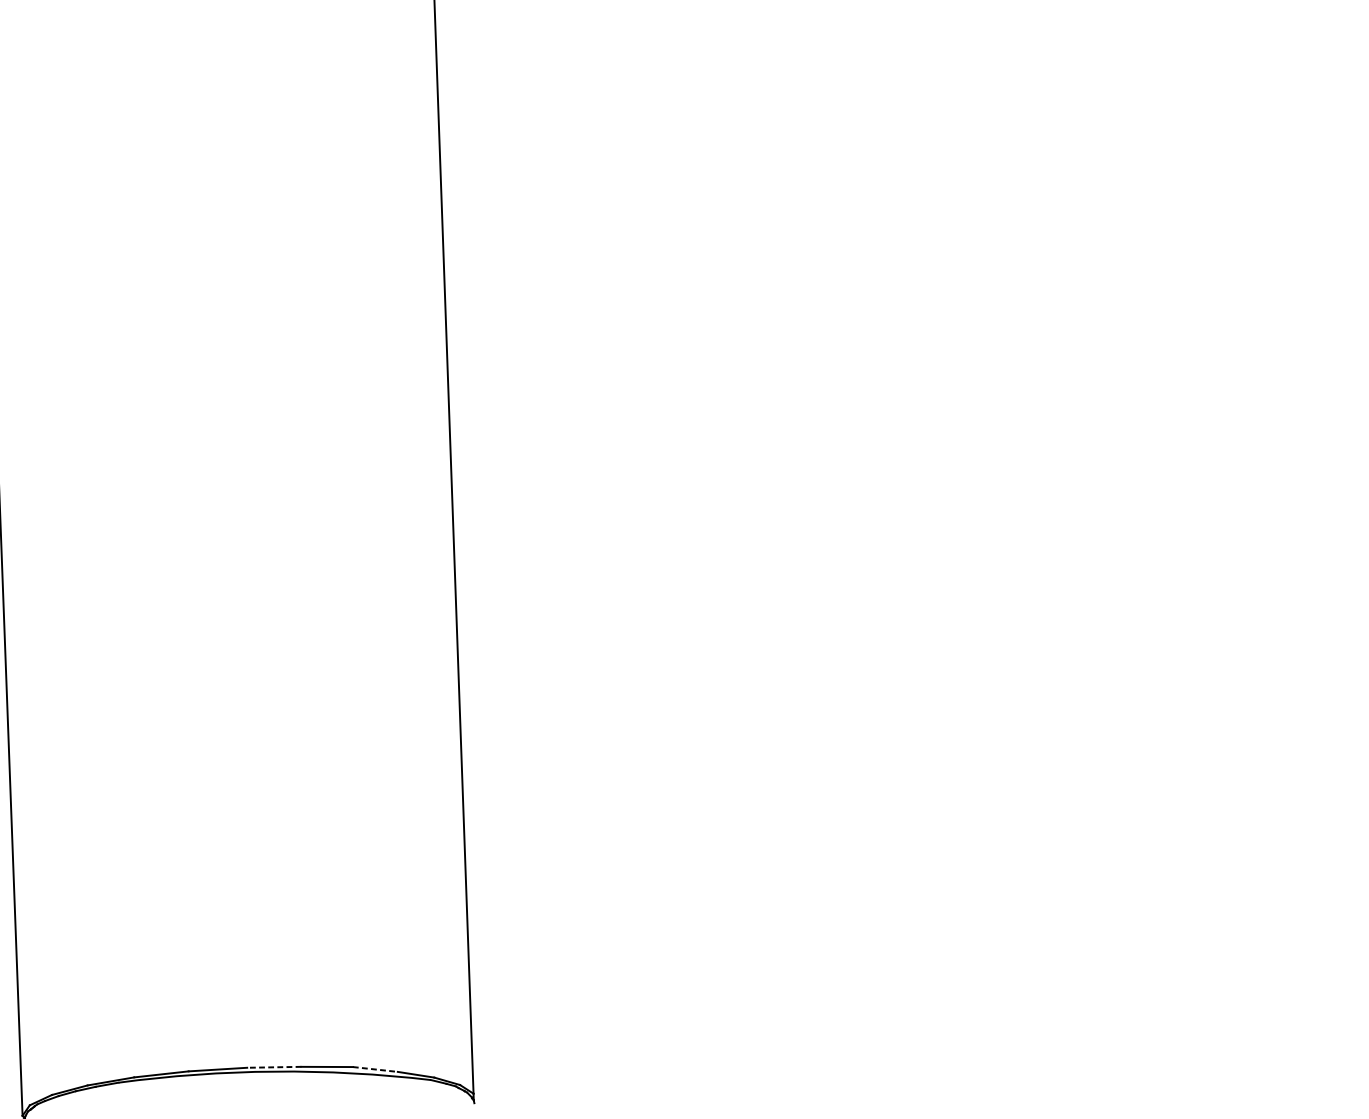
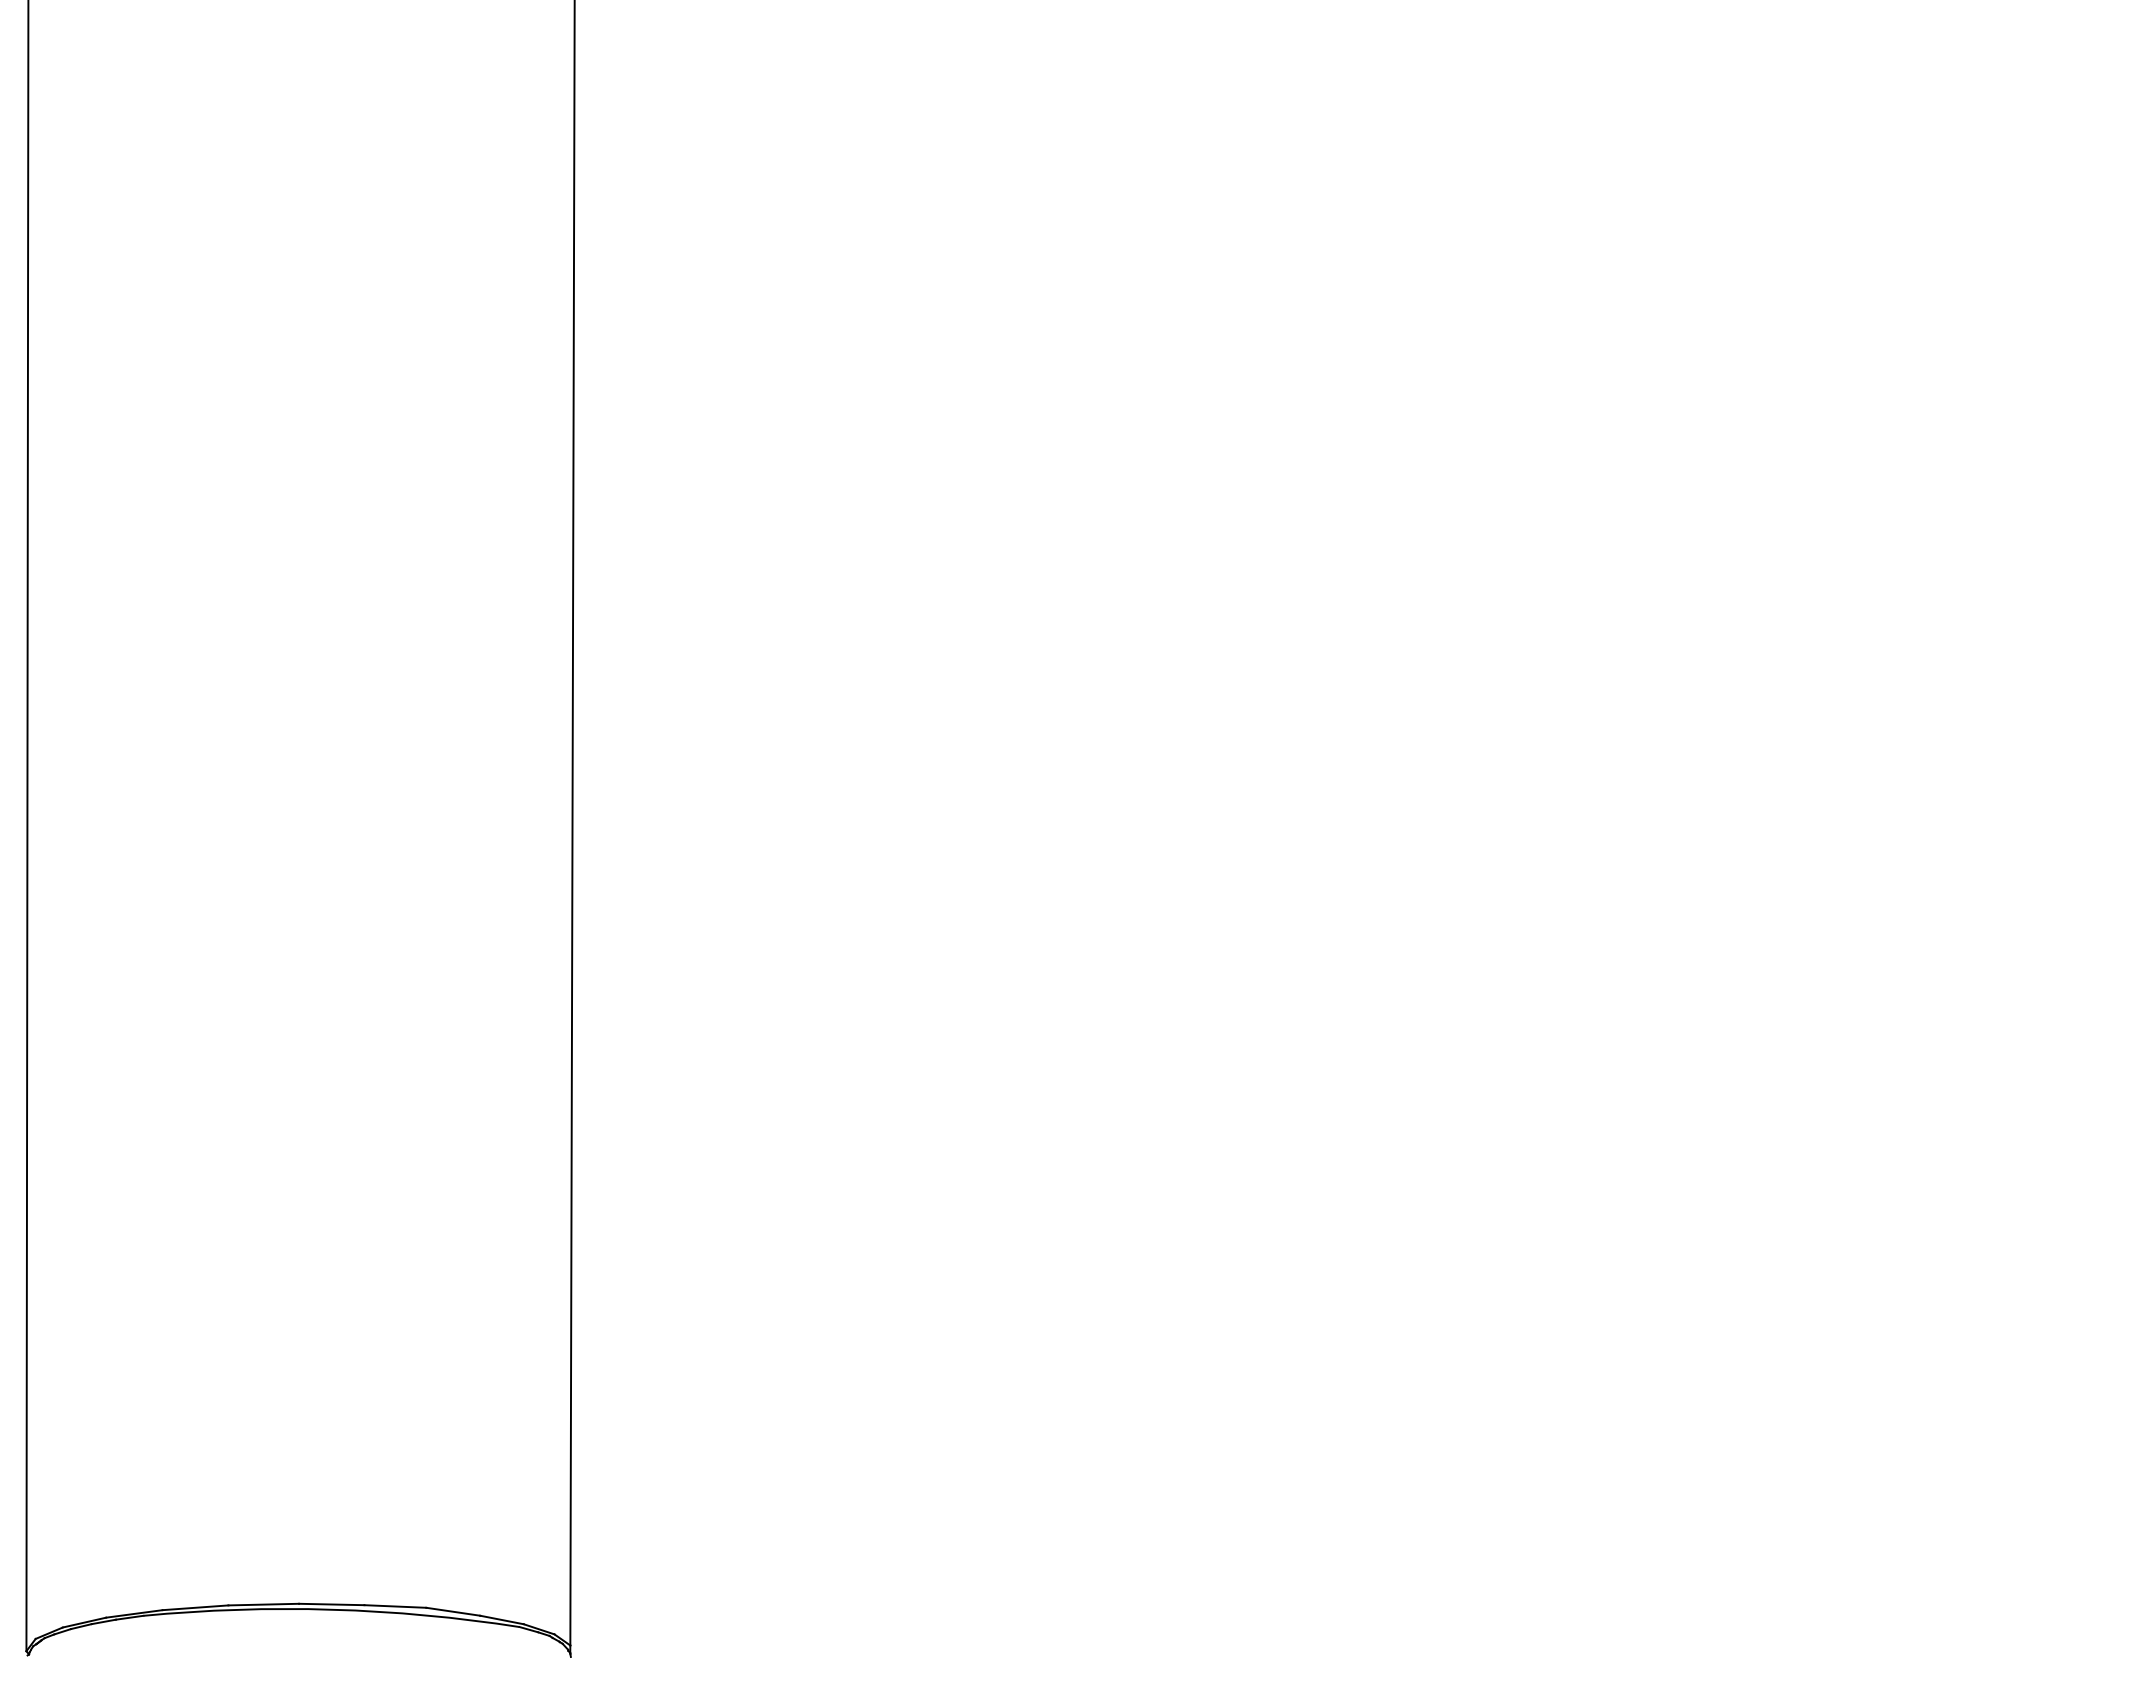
line: (274, 1067) -> (331, 1604), dashed -> solid
line: (375, 1069) -> (453, 1611), dashed -> solid

